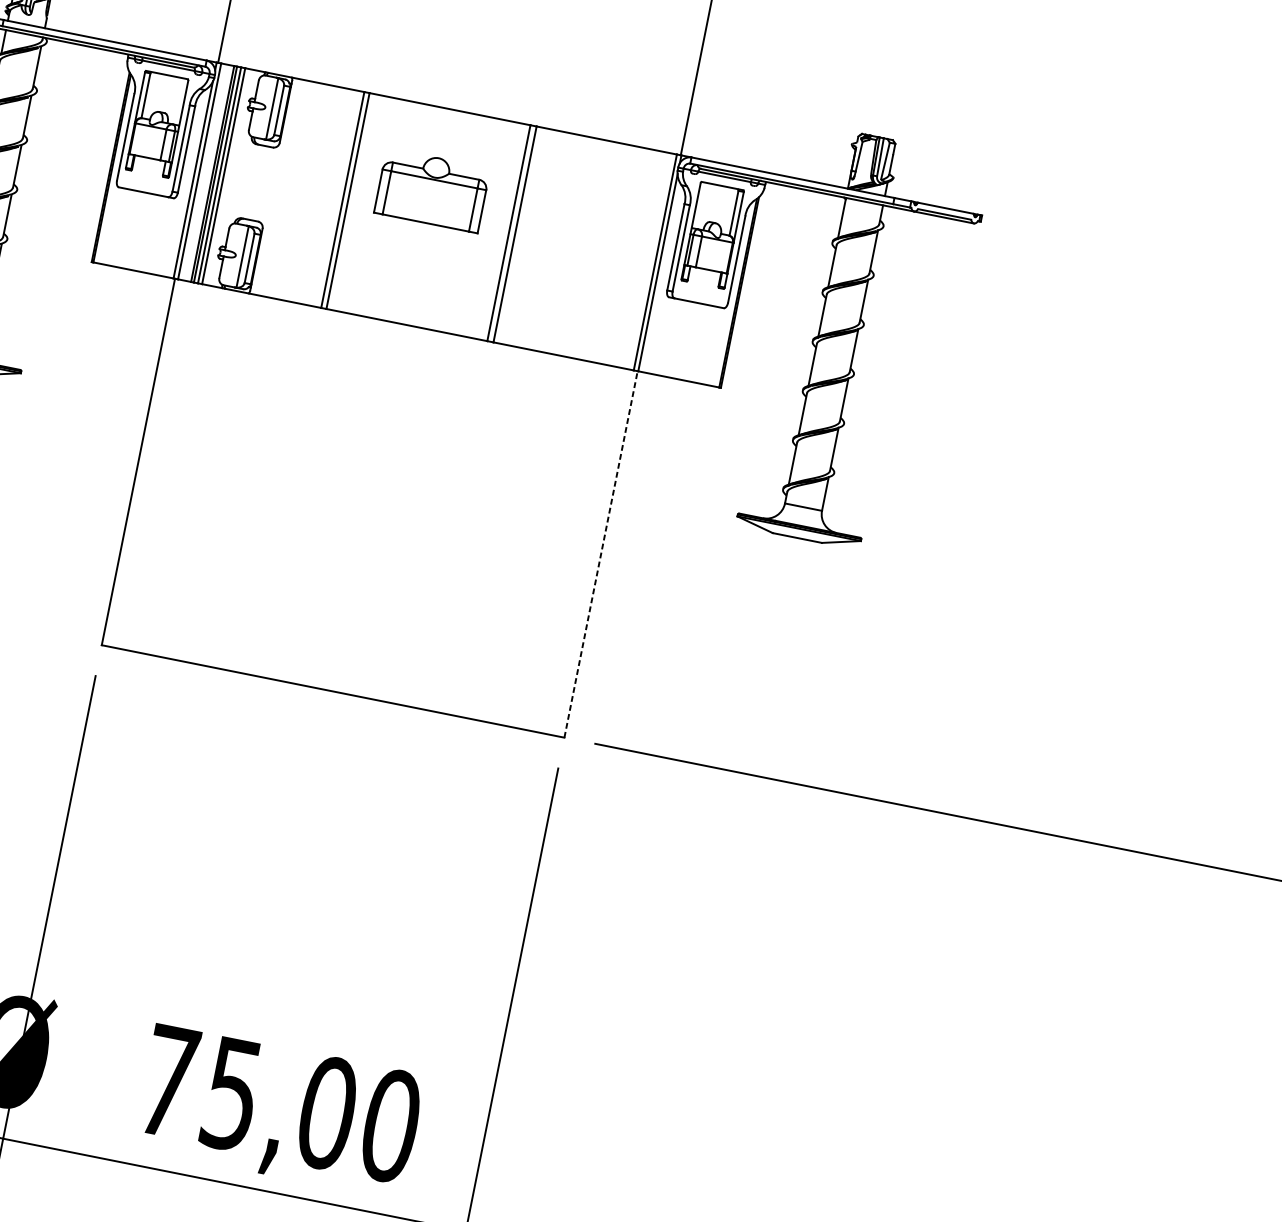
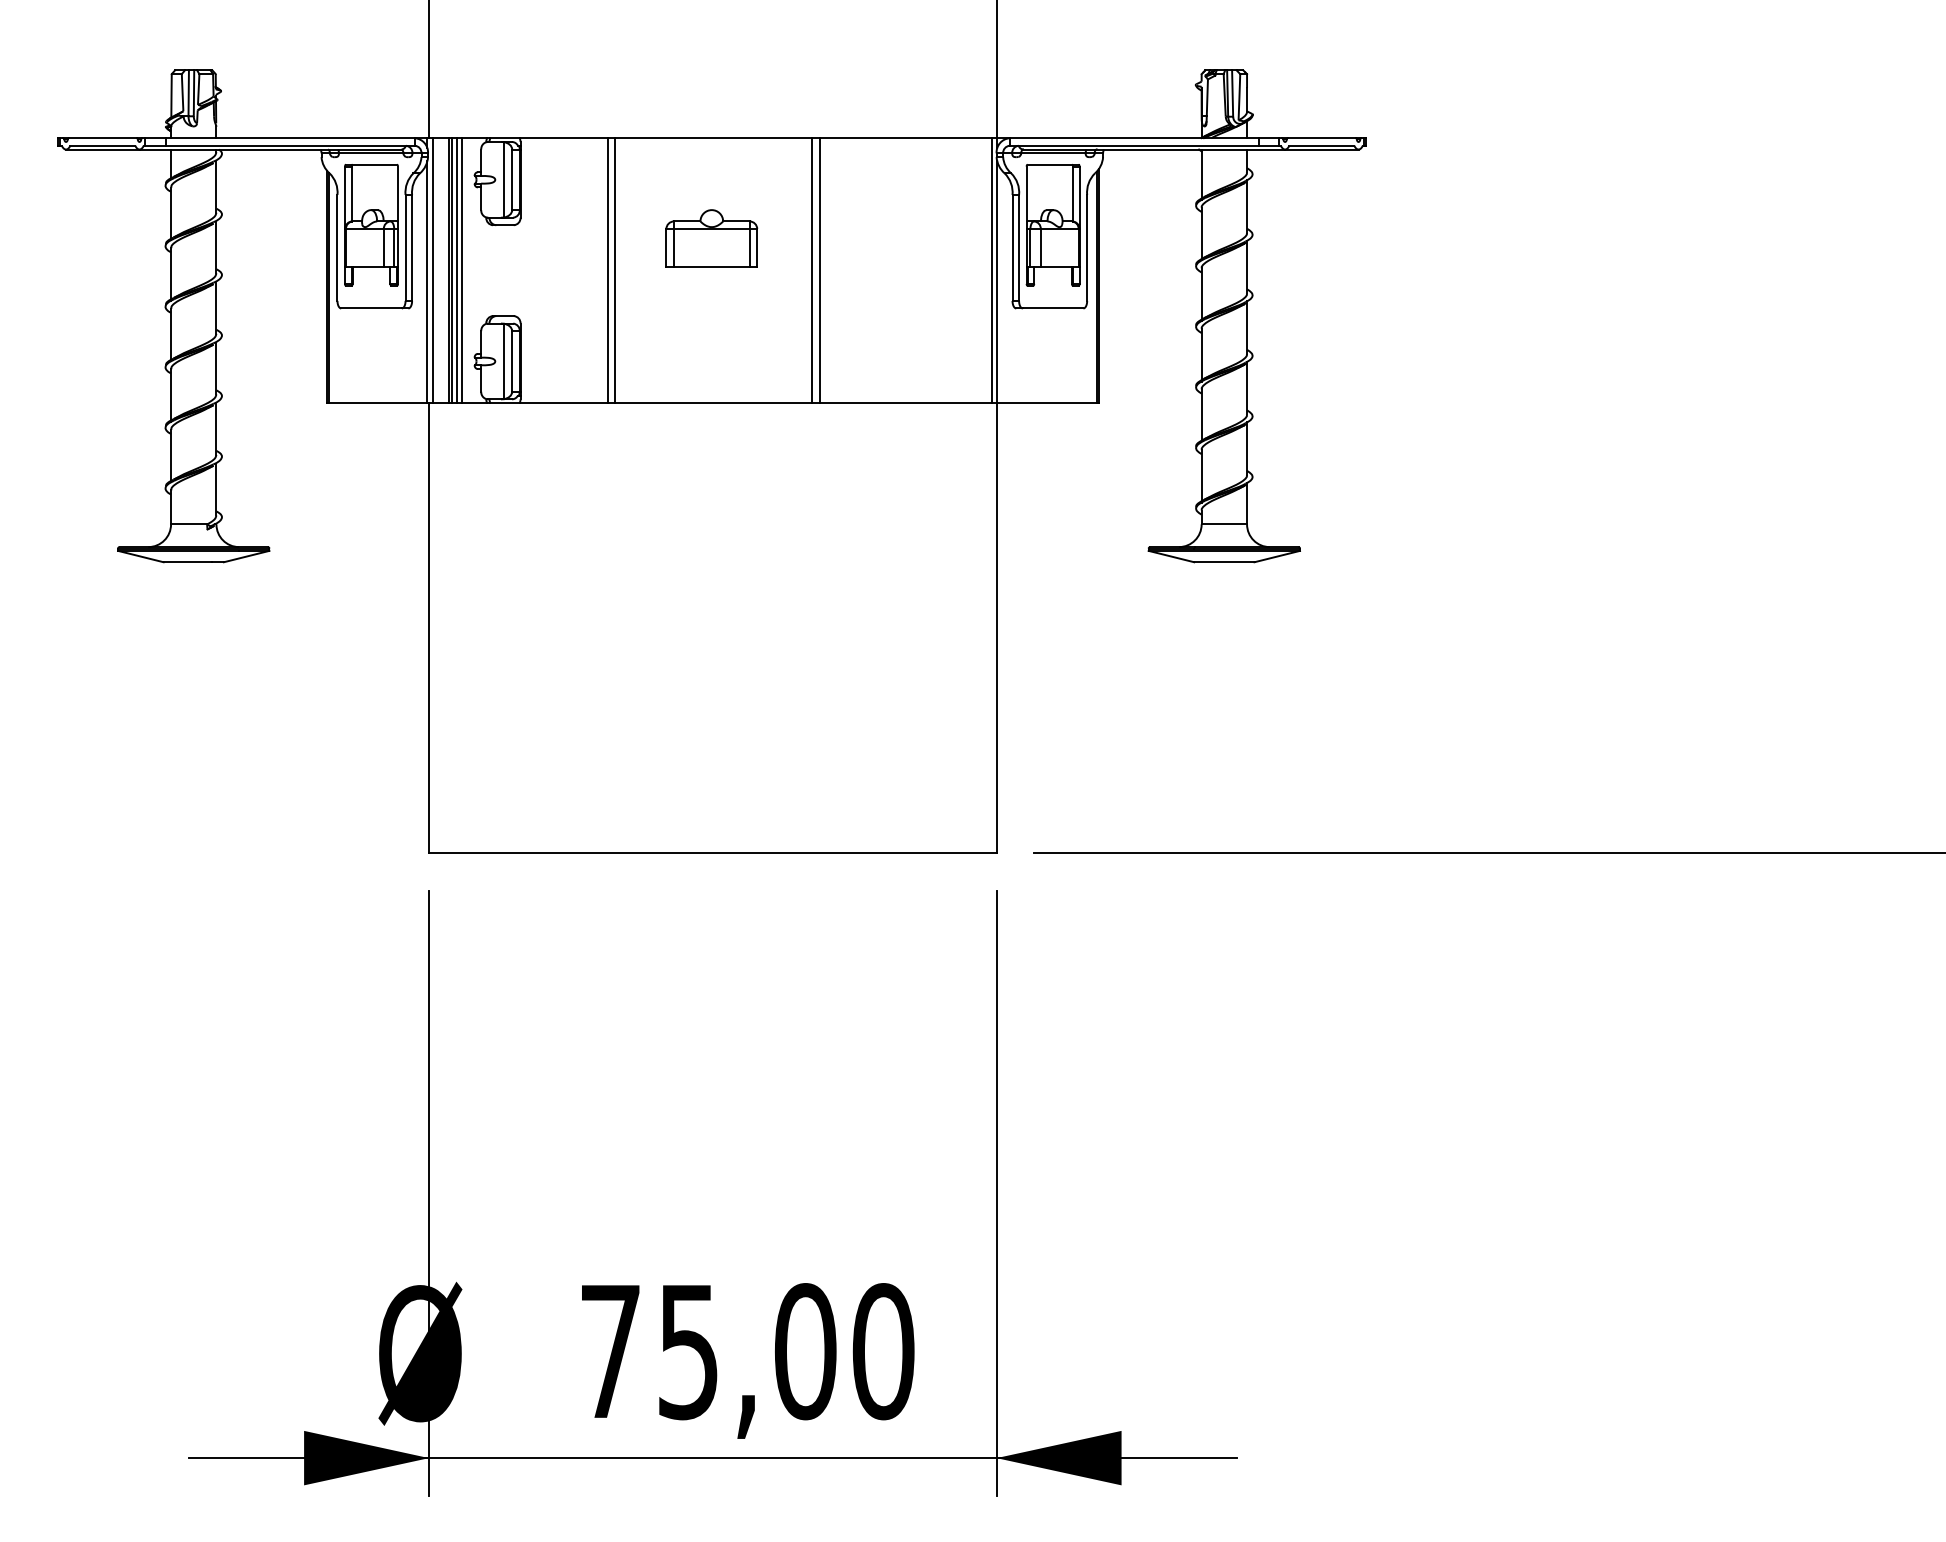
part: (432, 190) -> (711, 238), size x0.71
line: (601, 554) -> (996, 627), dashed -> solid

